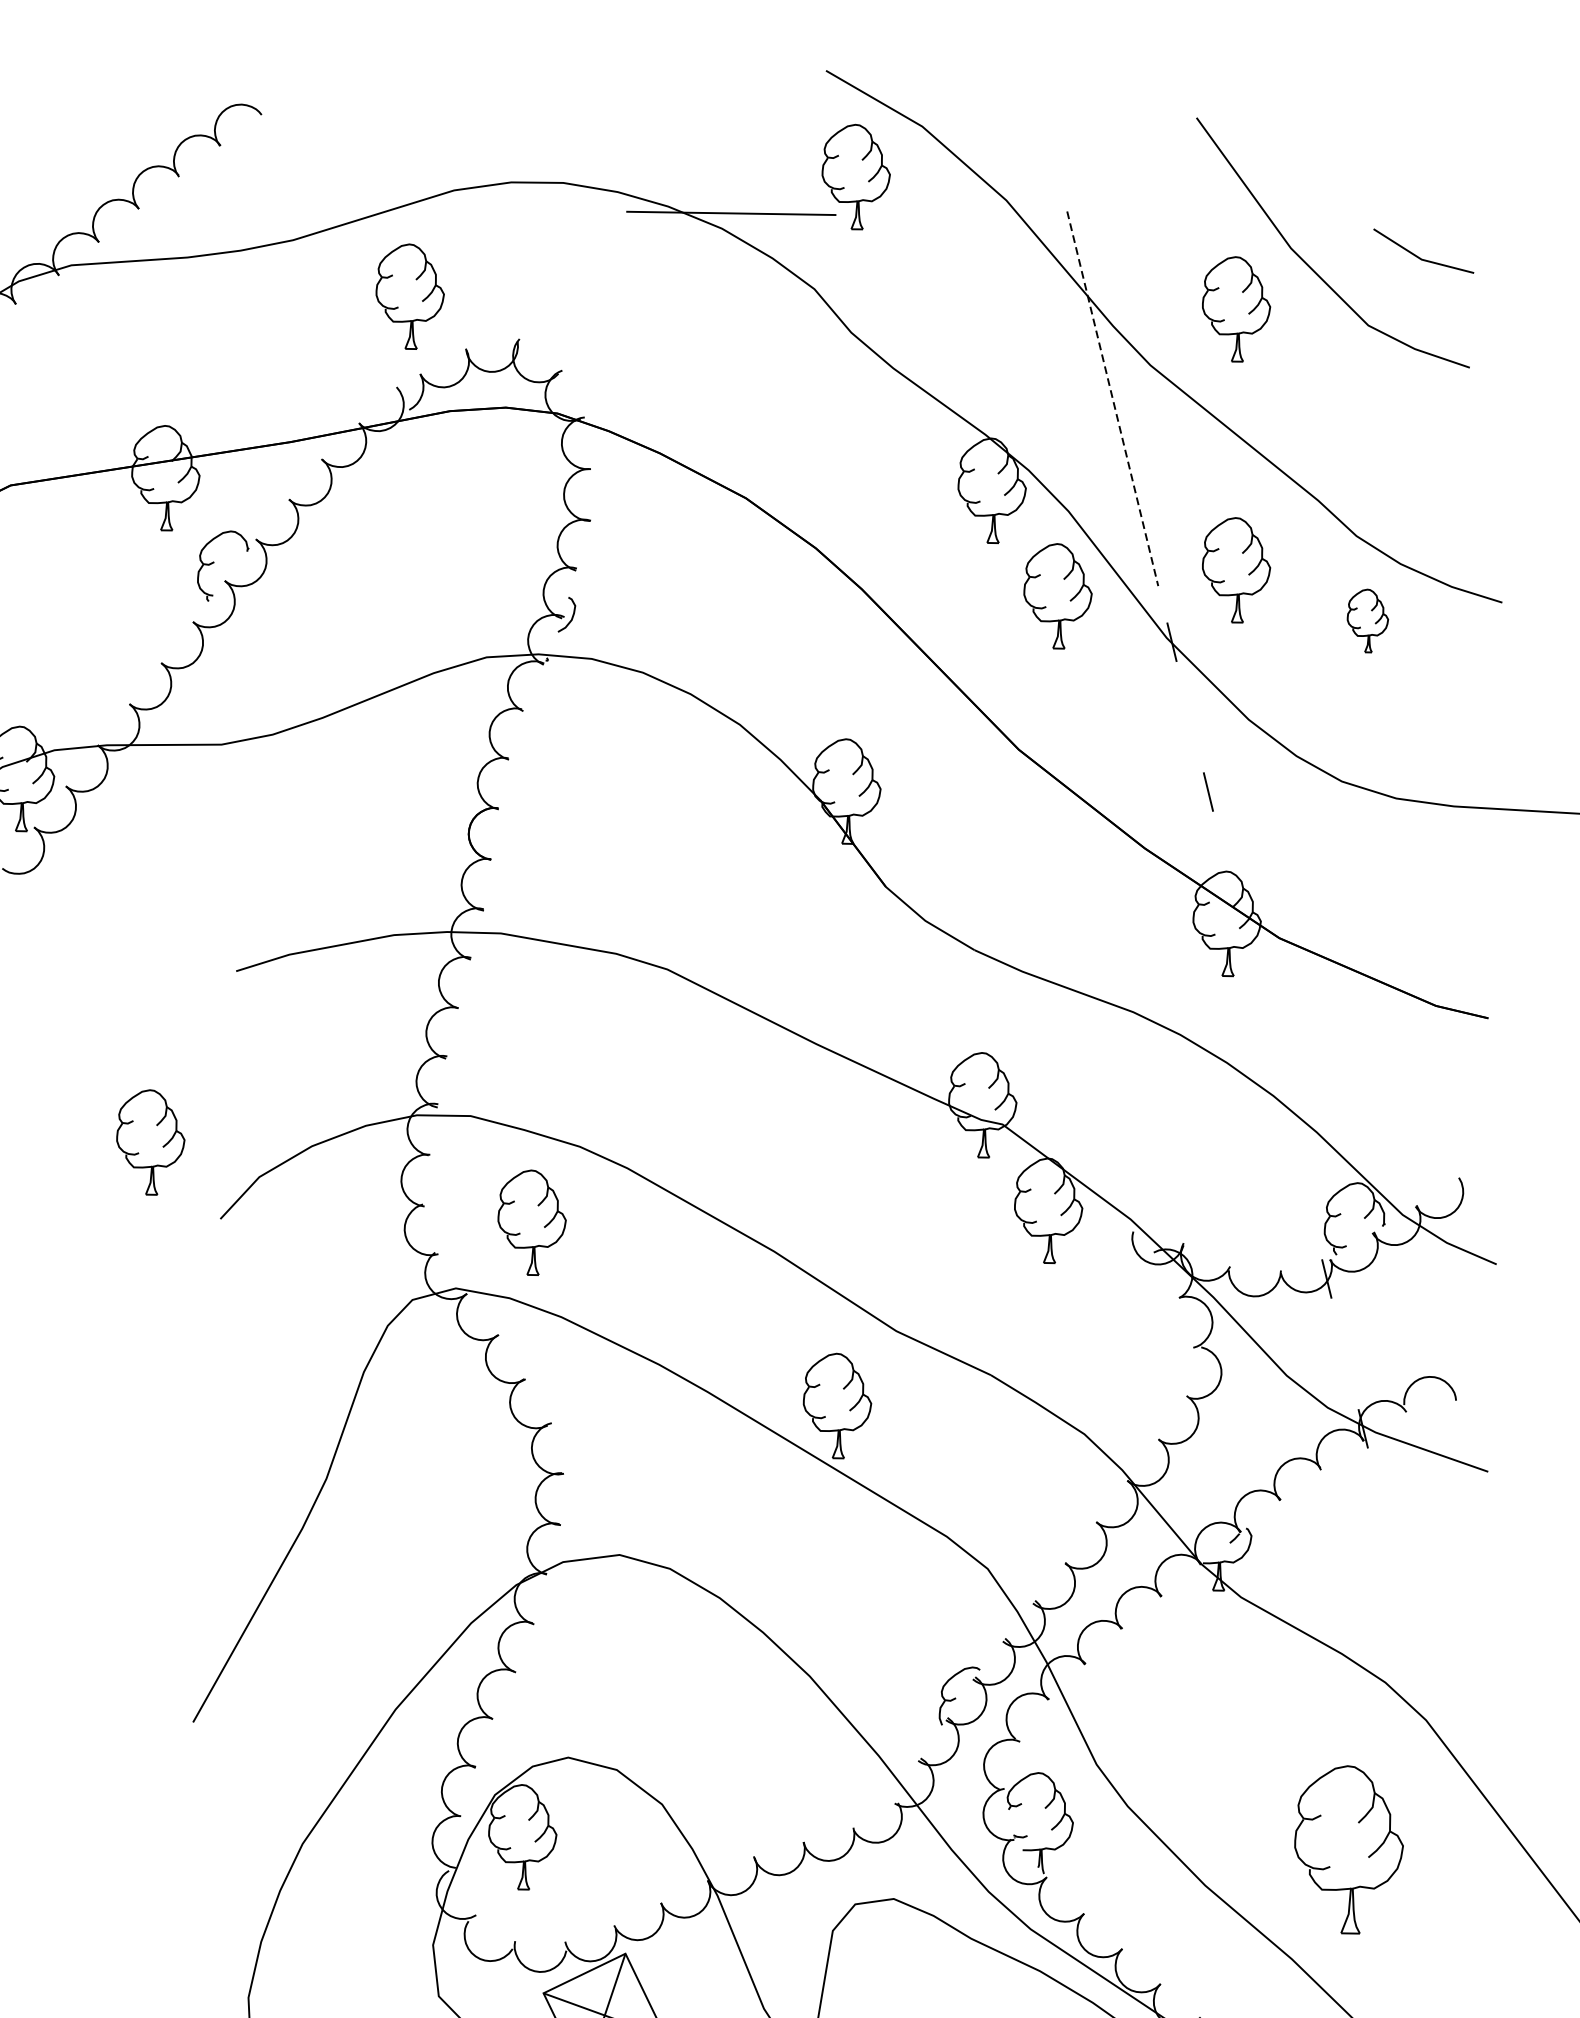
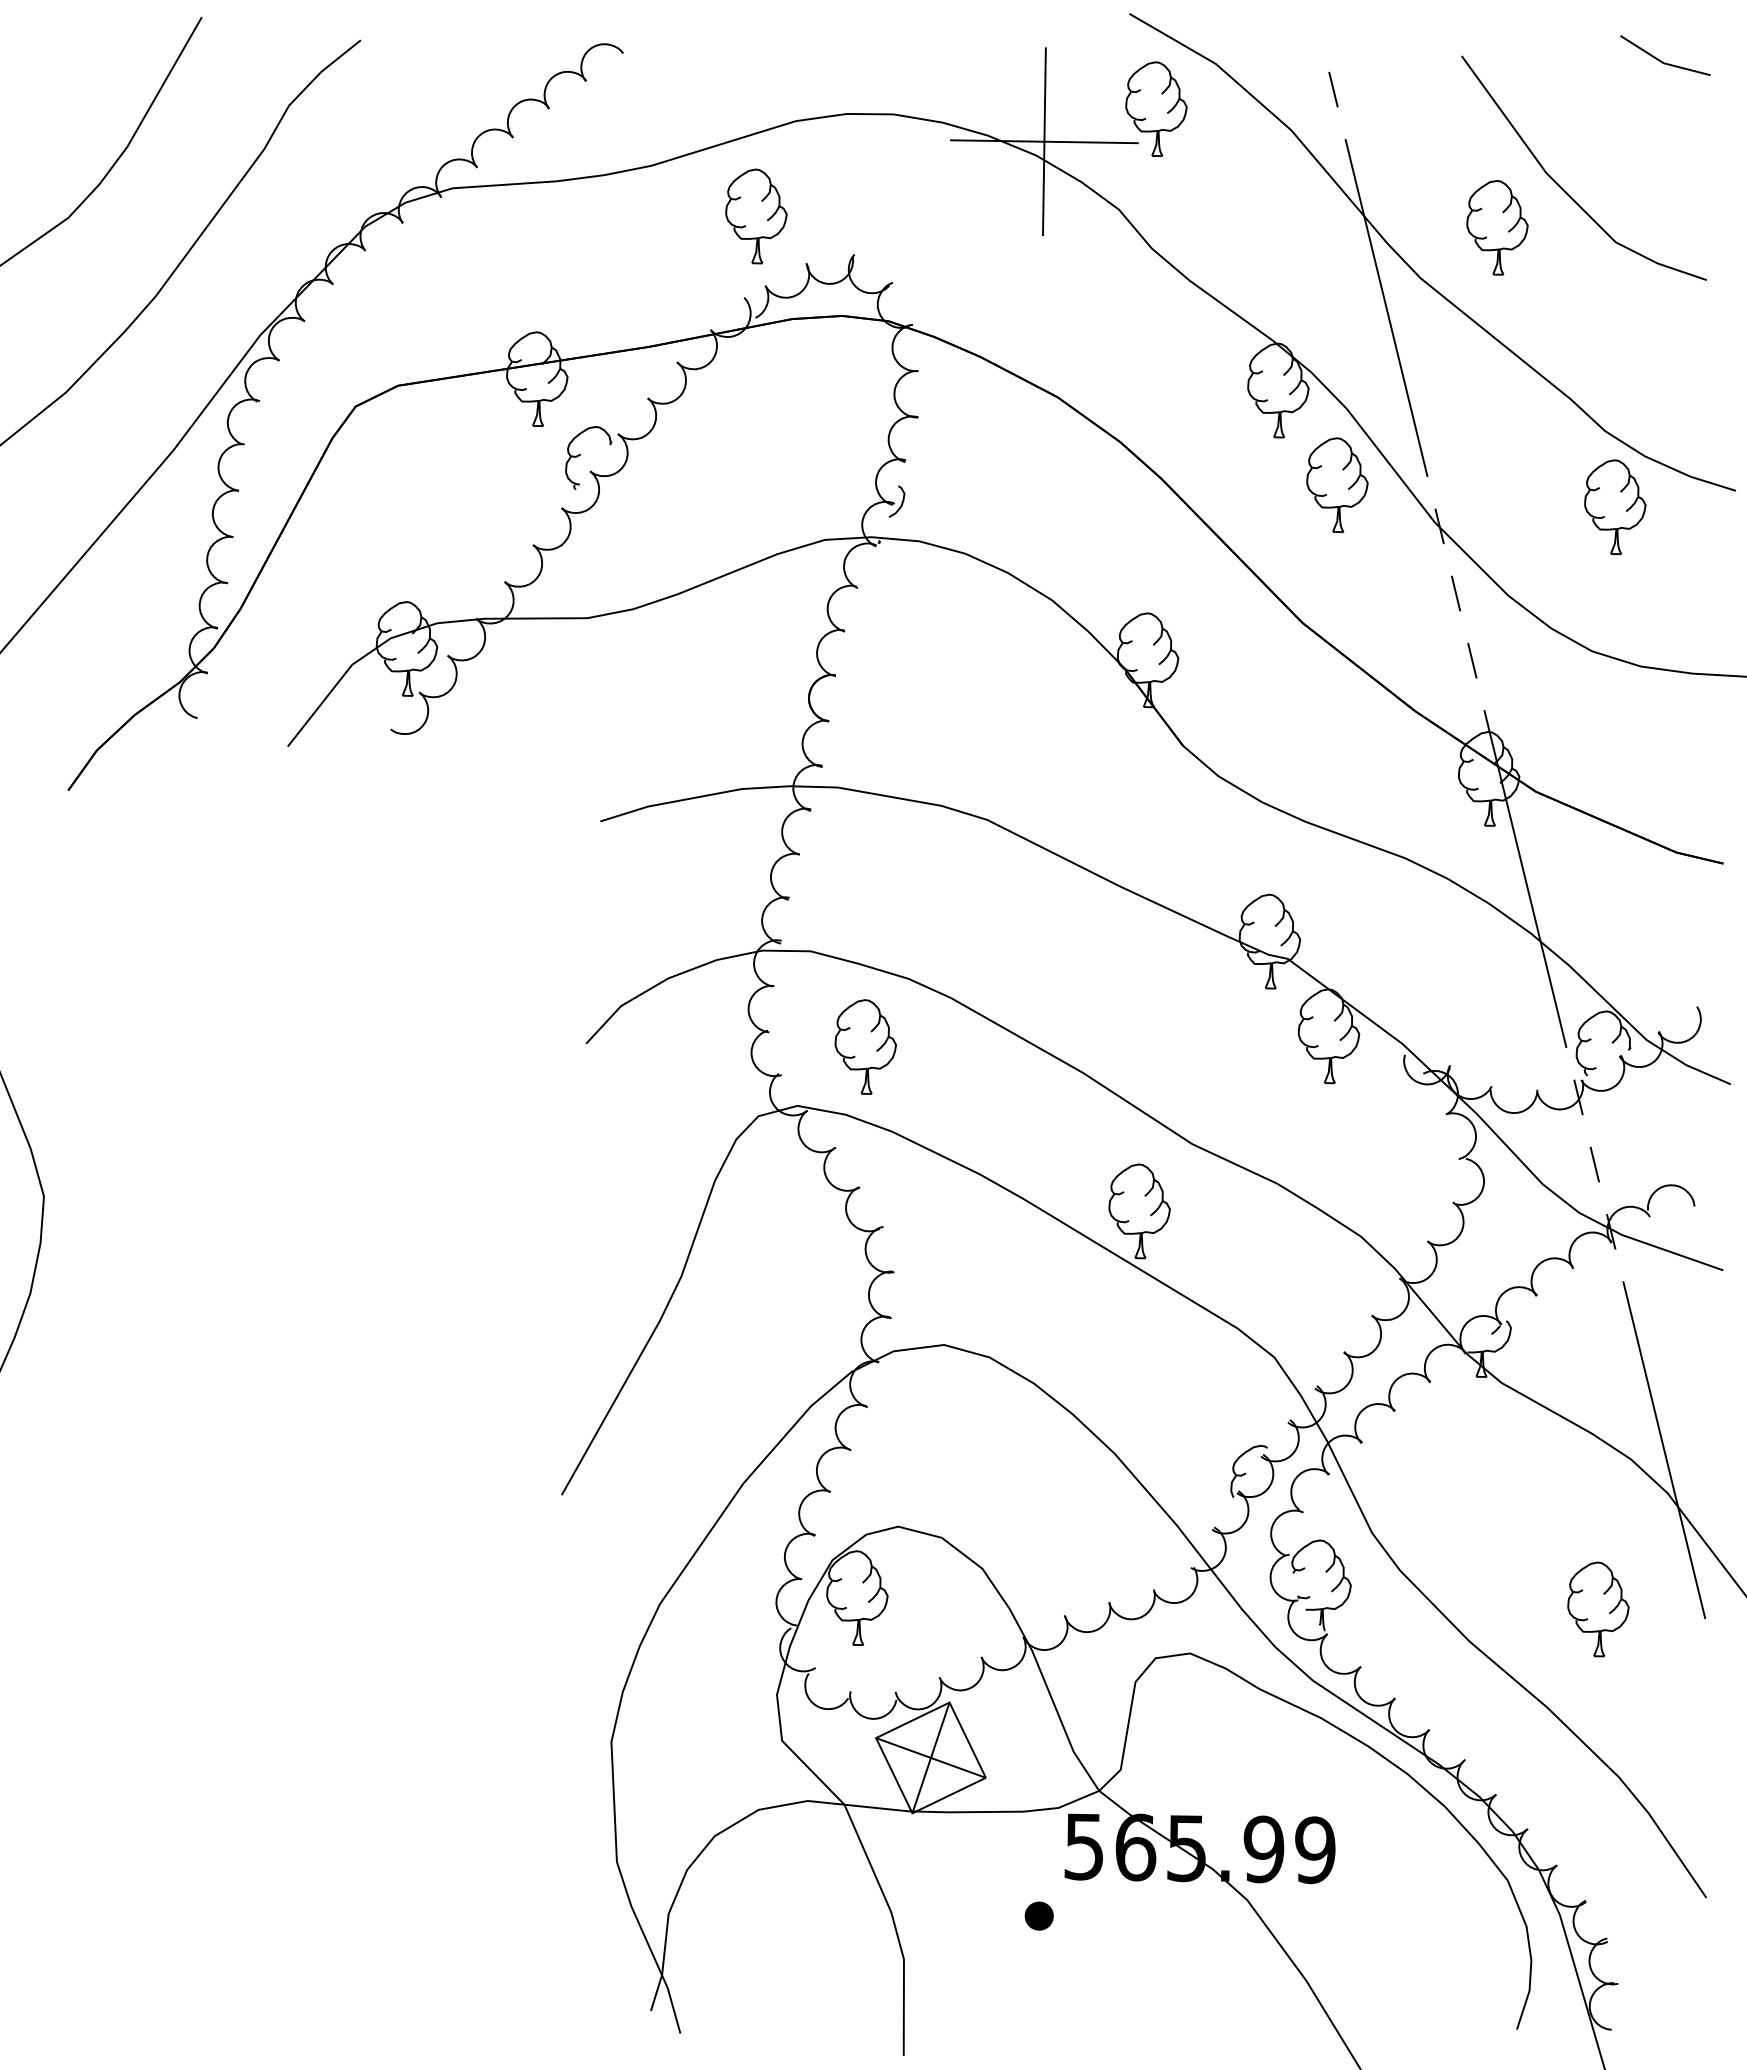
line: (1053, 155) -> (1333, 89), added
line: (730, 213) -> (1043, 141), added
line: (1419, 256) -> (1661, 60), moved
line: (1112, 399) -> (1386, 308), dashed -> solid
part: (1236, 569) -> (1497, 461), removed
part: (1368, 621) -> (1615, 507), size x1.67
line: (1189, 717) -> (1455, 593), added
line: (1267, 1035) -> (1525, 879), added
part: (150, 1141) -> (523, 974), removed
line: (1344, 1353) -> (1594, 1164), added
line: (1422, 1672) -> (1664, 1450), added
part: (1349, 1849) -> (1598, 1609), size x0.62

